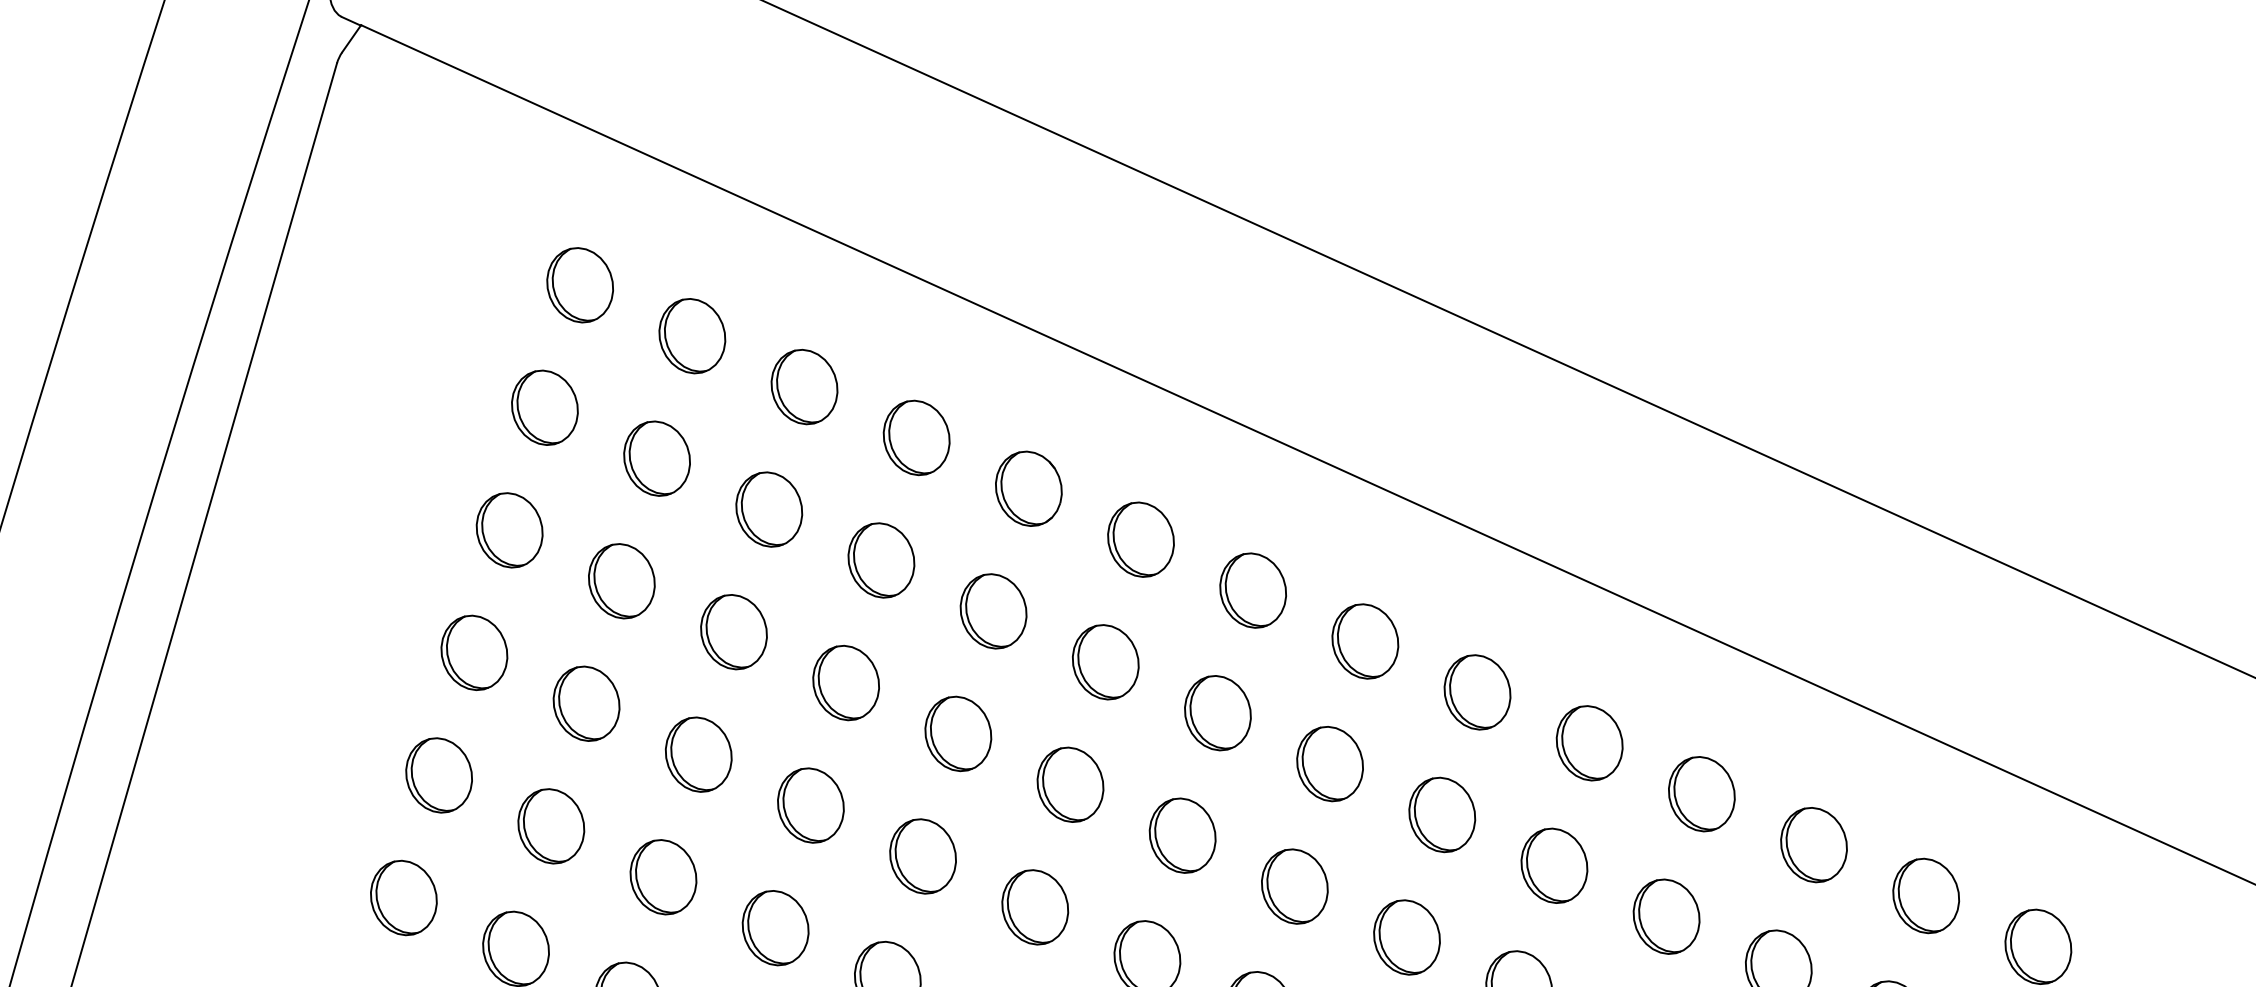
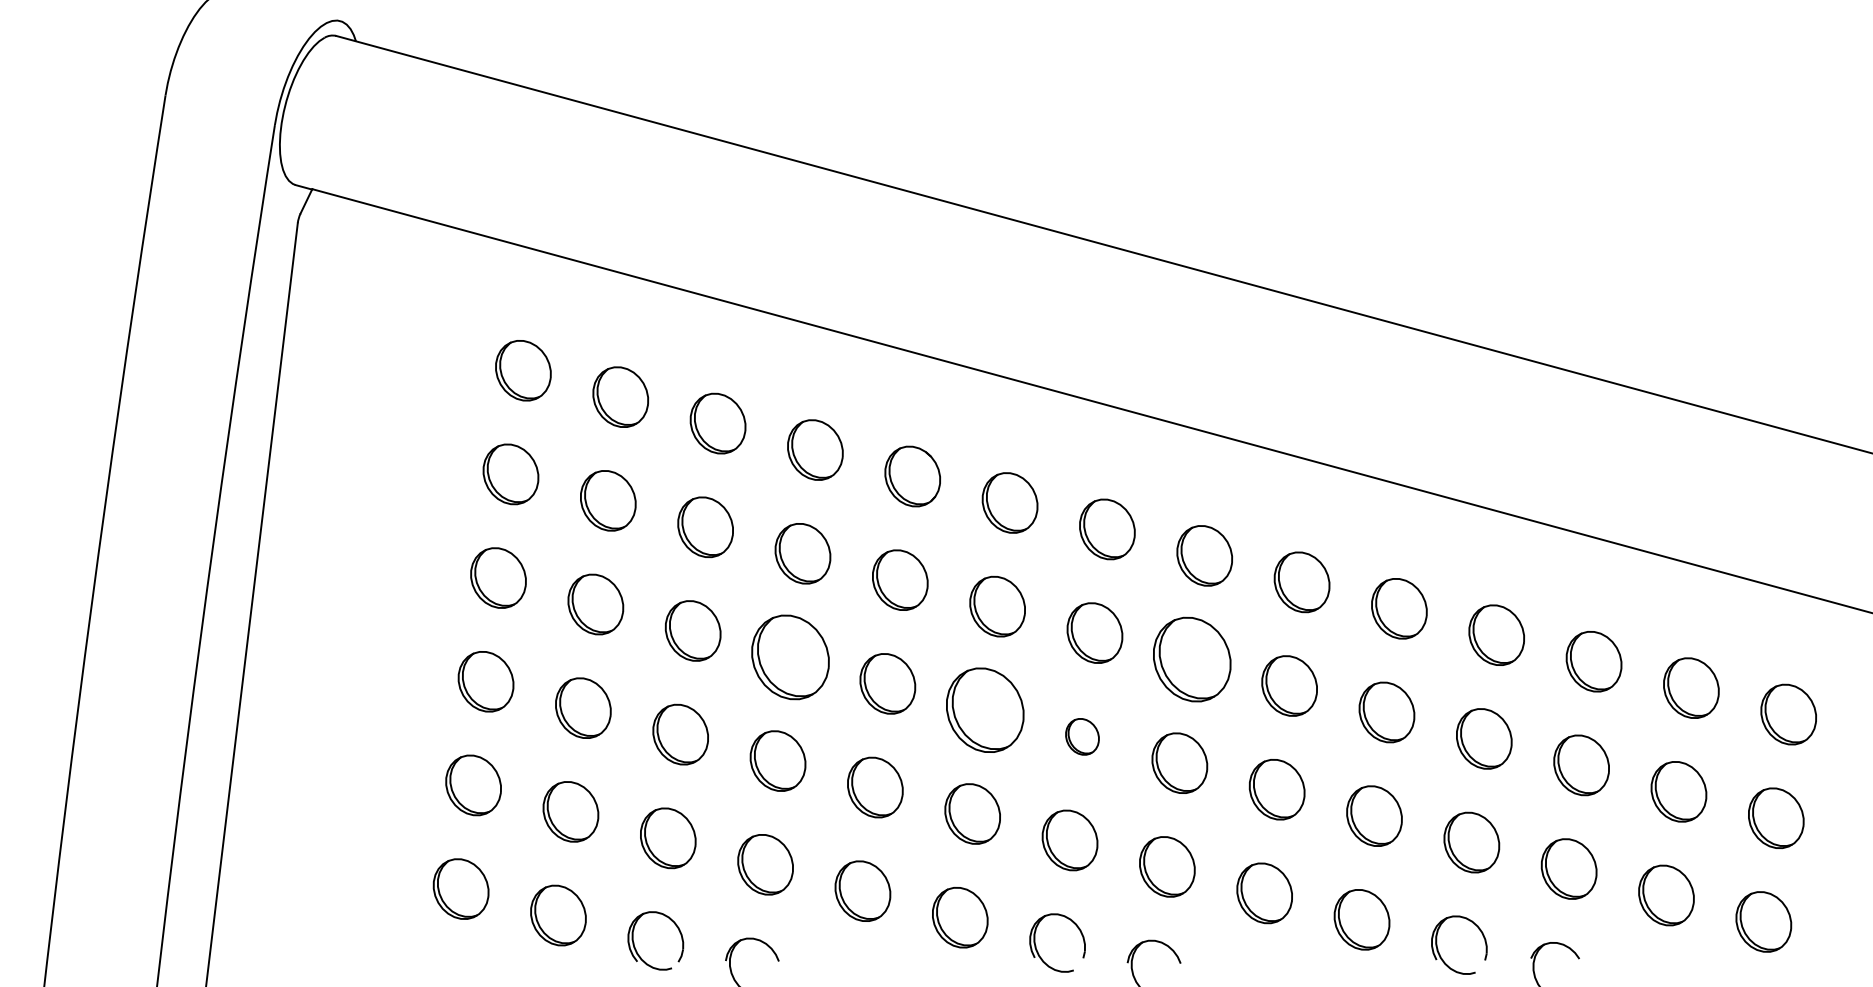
part: (846, 683) -> (790, 657), size x1.4
part: (1330, 764) -> (1192, 659), size x1.4
part: (1069, 784) -> (984, 710), size x1.4
part: (1182, 835) -> (1082, 736), size x0.6

